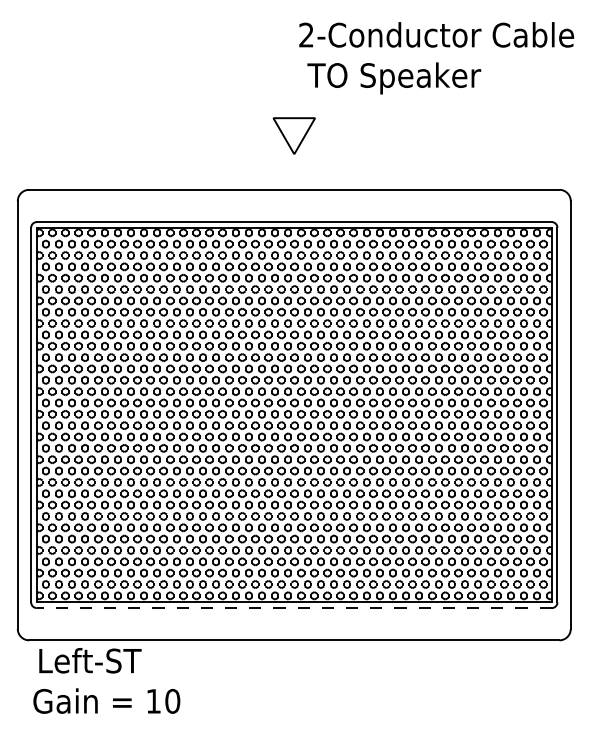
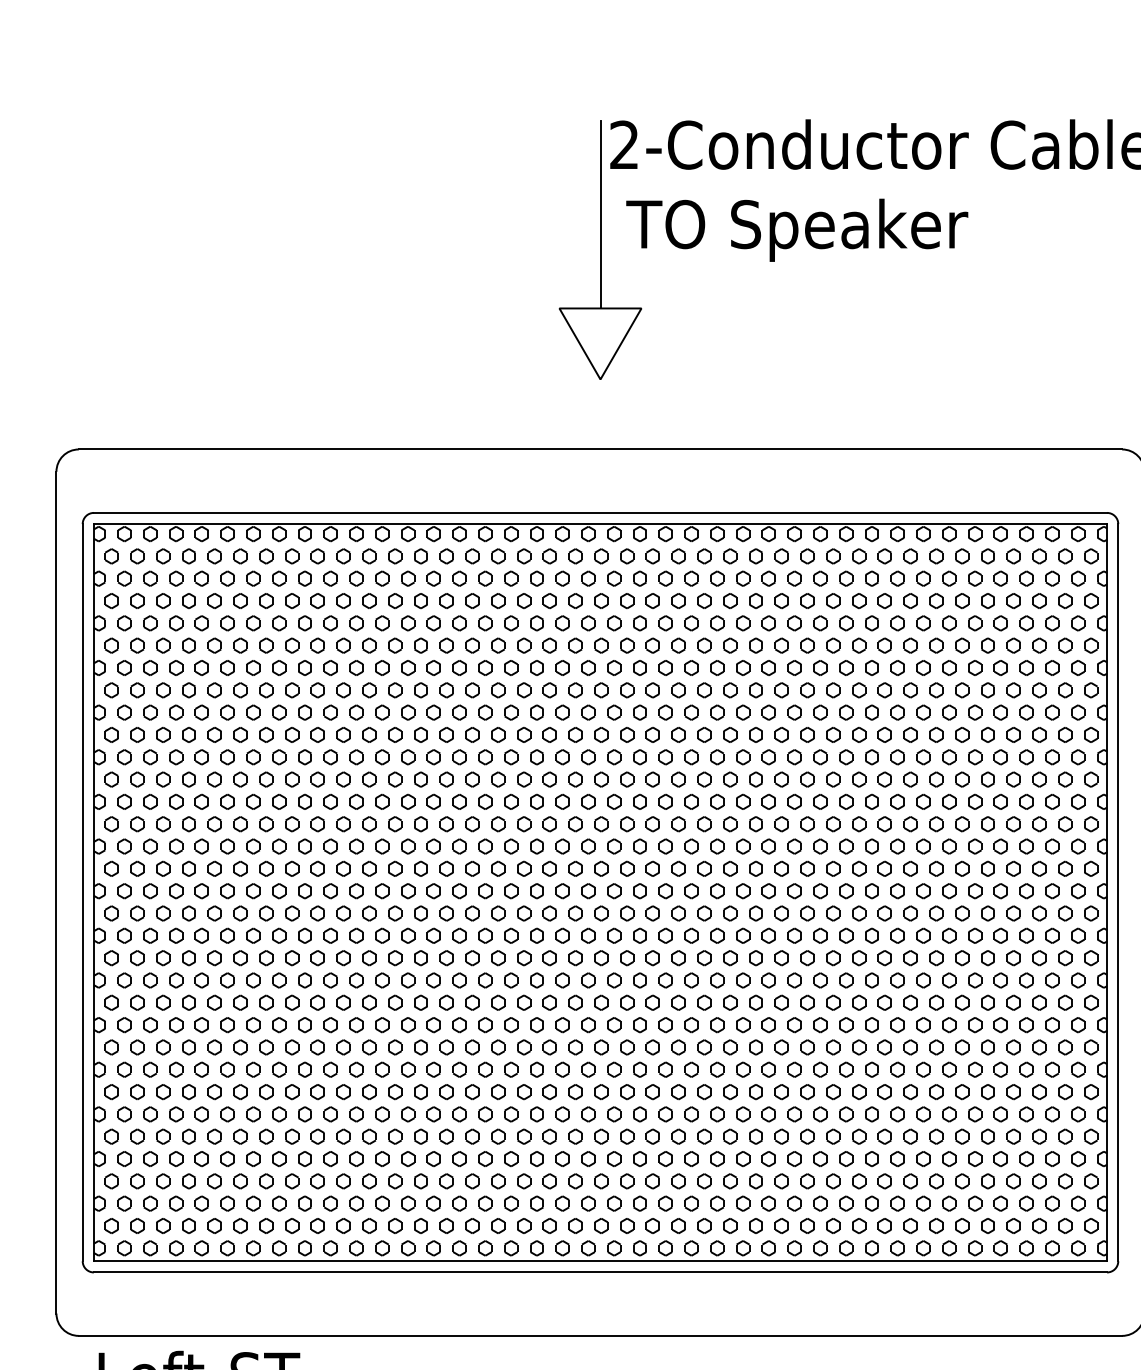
line: (294, 70) -> (600, 214), added
line: (293, 608) -> (598, 1273), dashed -> solid

